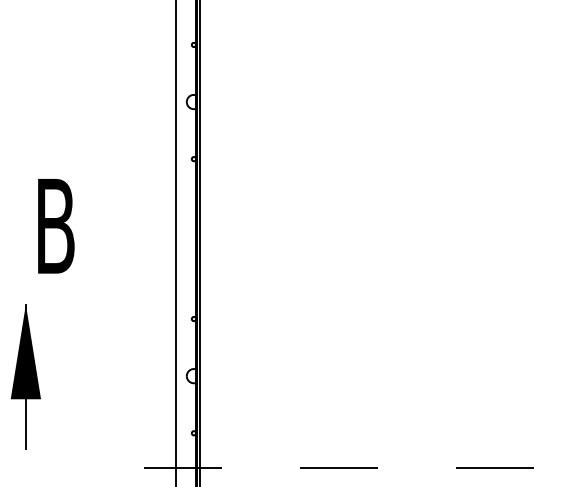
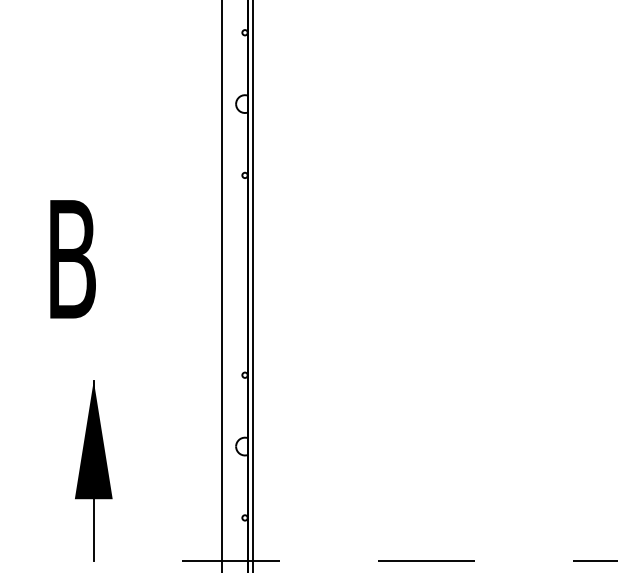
part: (25, 376) -> (93, 470), moved

